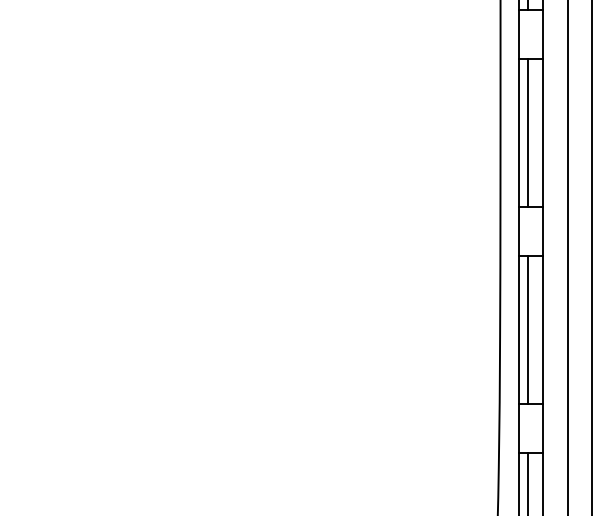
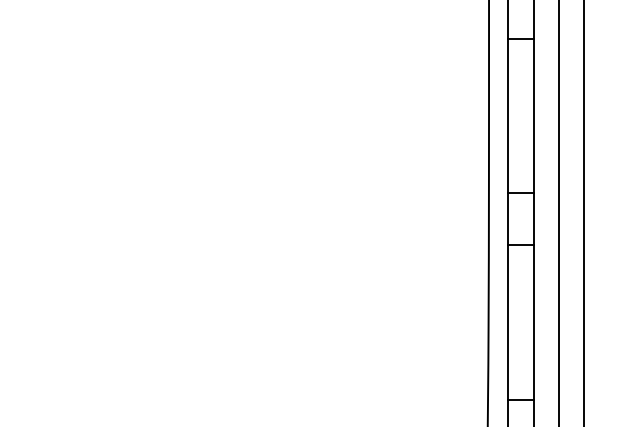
line: (528, 132) -> (518, 115), removed
line: (528, 329) -> (518, 321), removed

